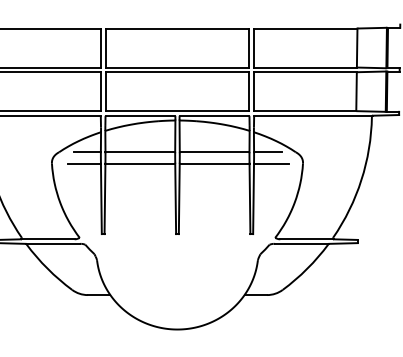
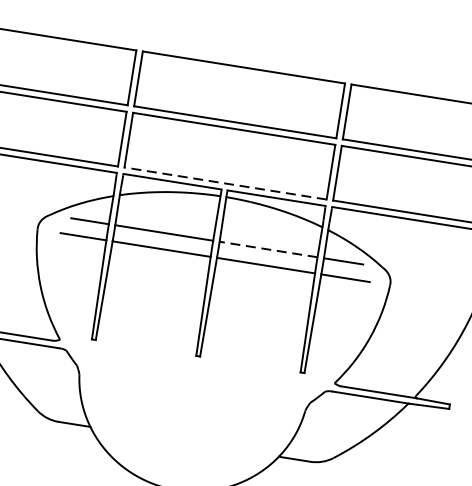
line: (177, 111) -> (225, 184), solid -> dashed
line: (214, 152) -> (268, 249), solid -> dashed

